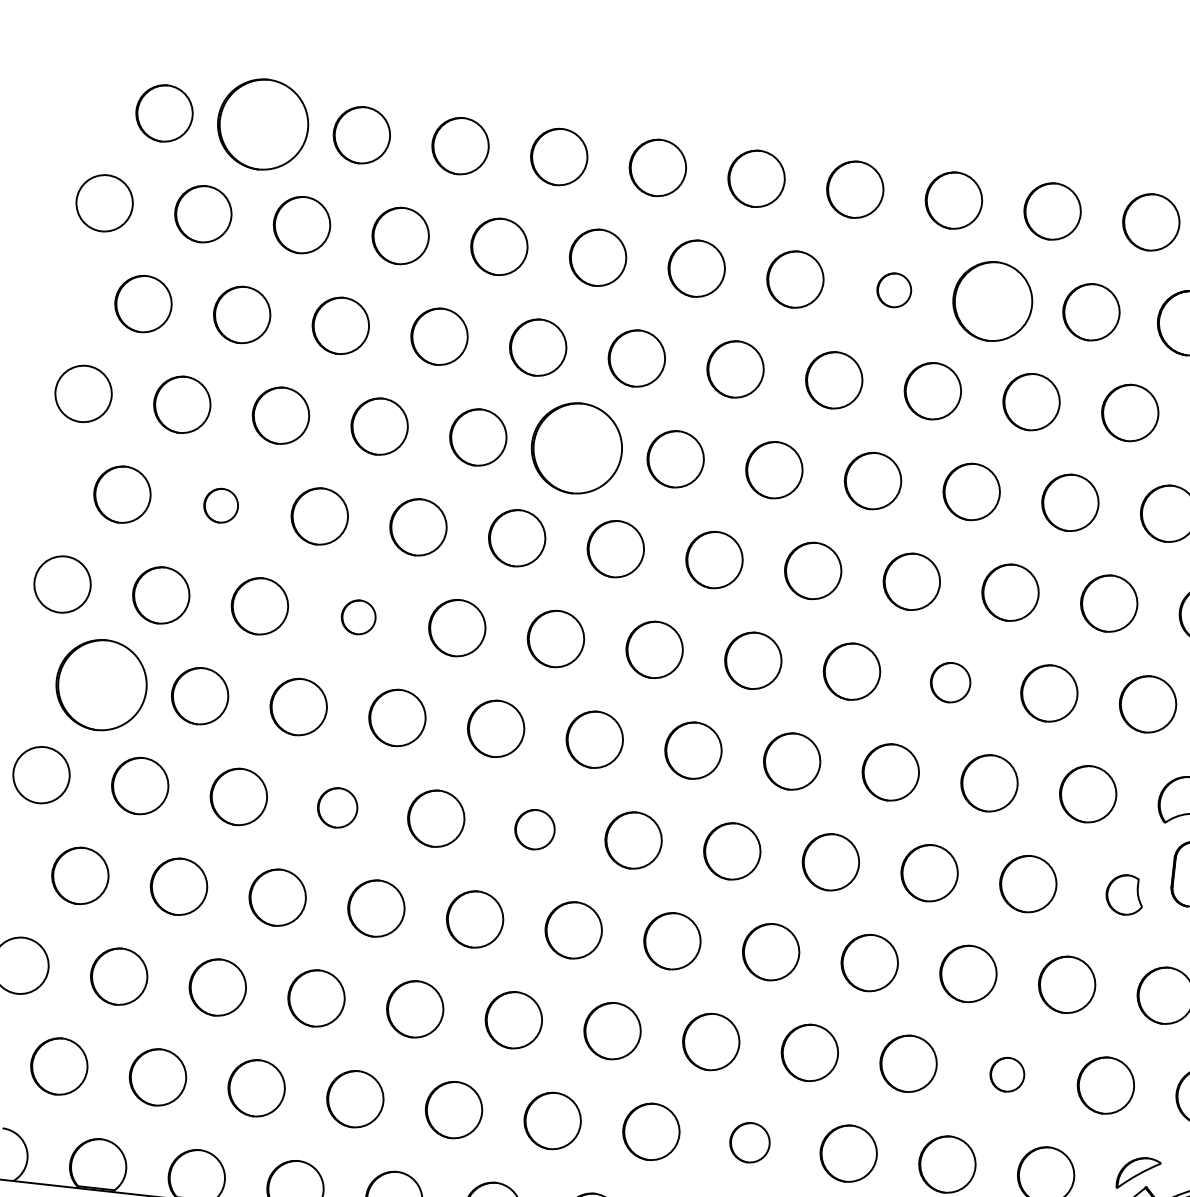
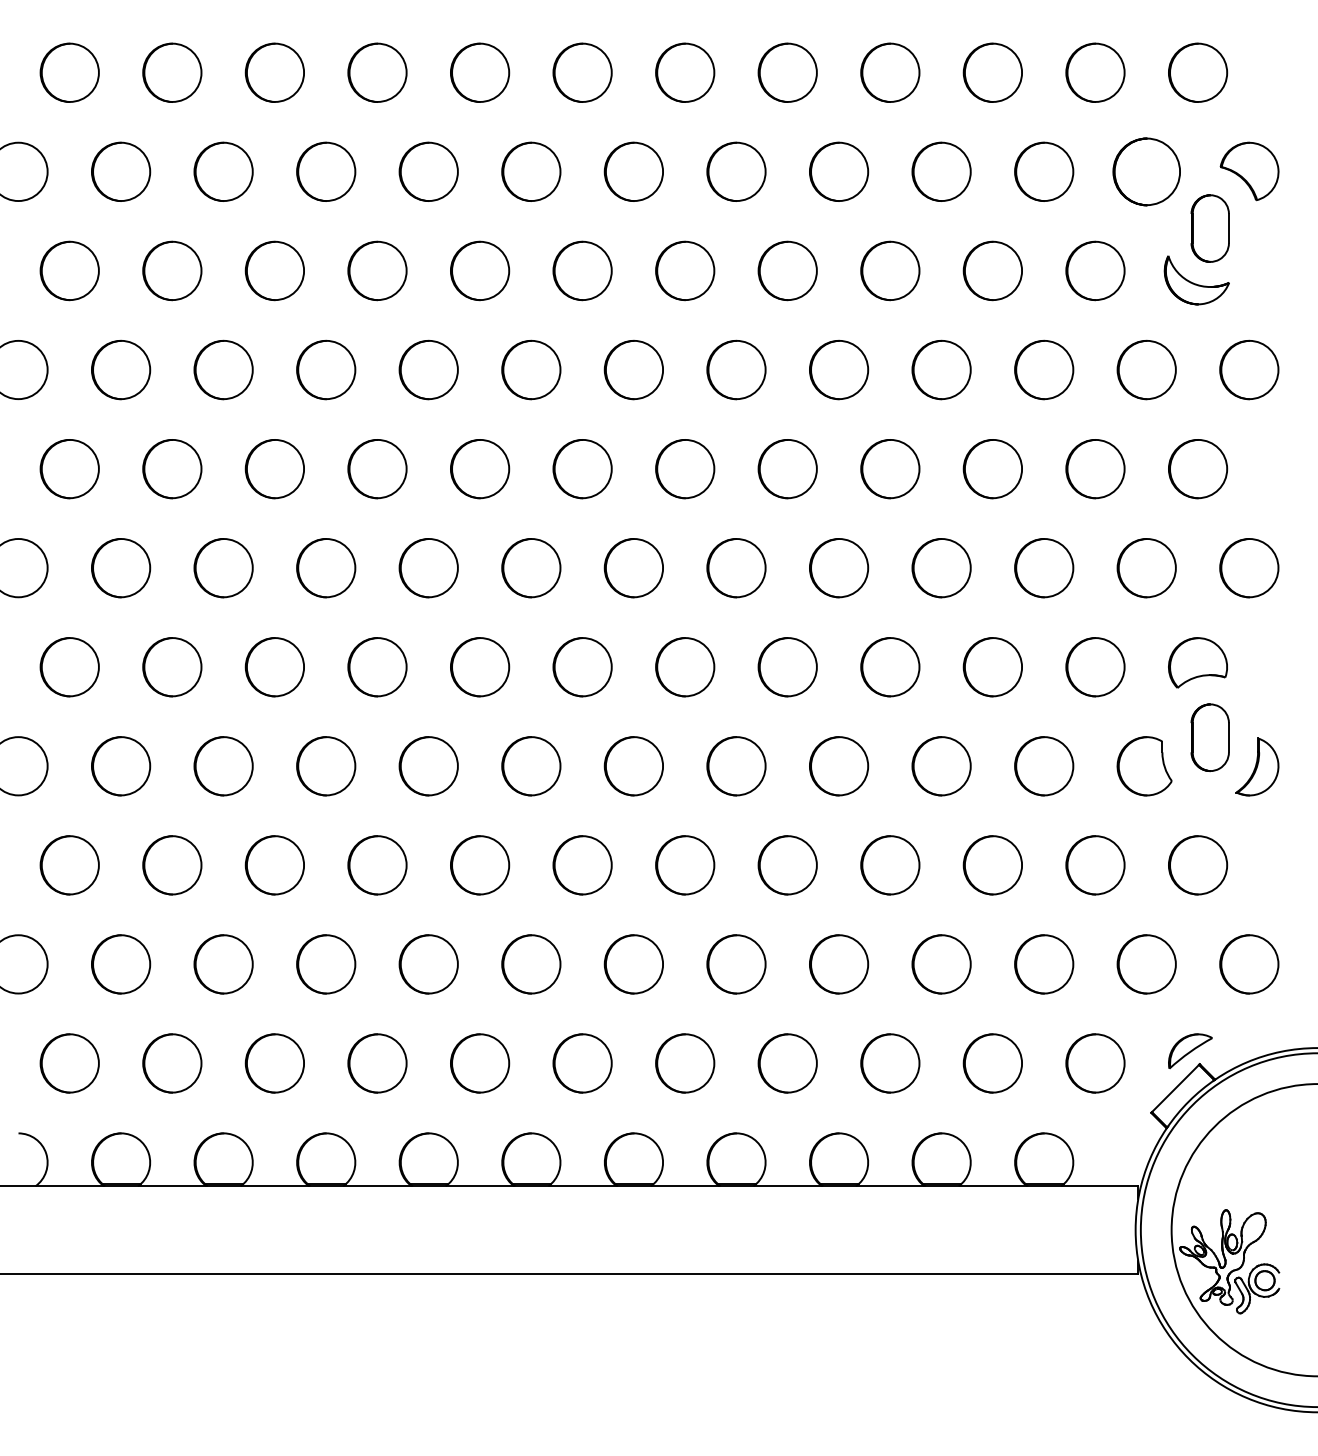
circle: (263, 124) -> (172, 72), size x0.62
circle: (894, 290) -> (839, 171), size x1.67
circle: (992, 300) -> (941, 171), size x0.71
part: (577, 447) -> (531, 369), size x0.62
circle: (221, 506) -> (172, 469), size x1.67
circle: (358, 617) -> (326, 568), size x1.67
circle: (950, 682) -> (941, 568), size x1.43
part: (101, 685) -> (69, 667), size x0.62
circle: (337, 808) -> (326, 766), size x1.43
circle: (535, 829) -> (531, 766), size x1.43
part: (1124, 894) -> (1144, 766), size x1.43
circle: (1007, 1074) -> (1044, 964), size x1.67
circle: (749, 1142) -> (787, 1063), size x1.43

